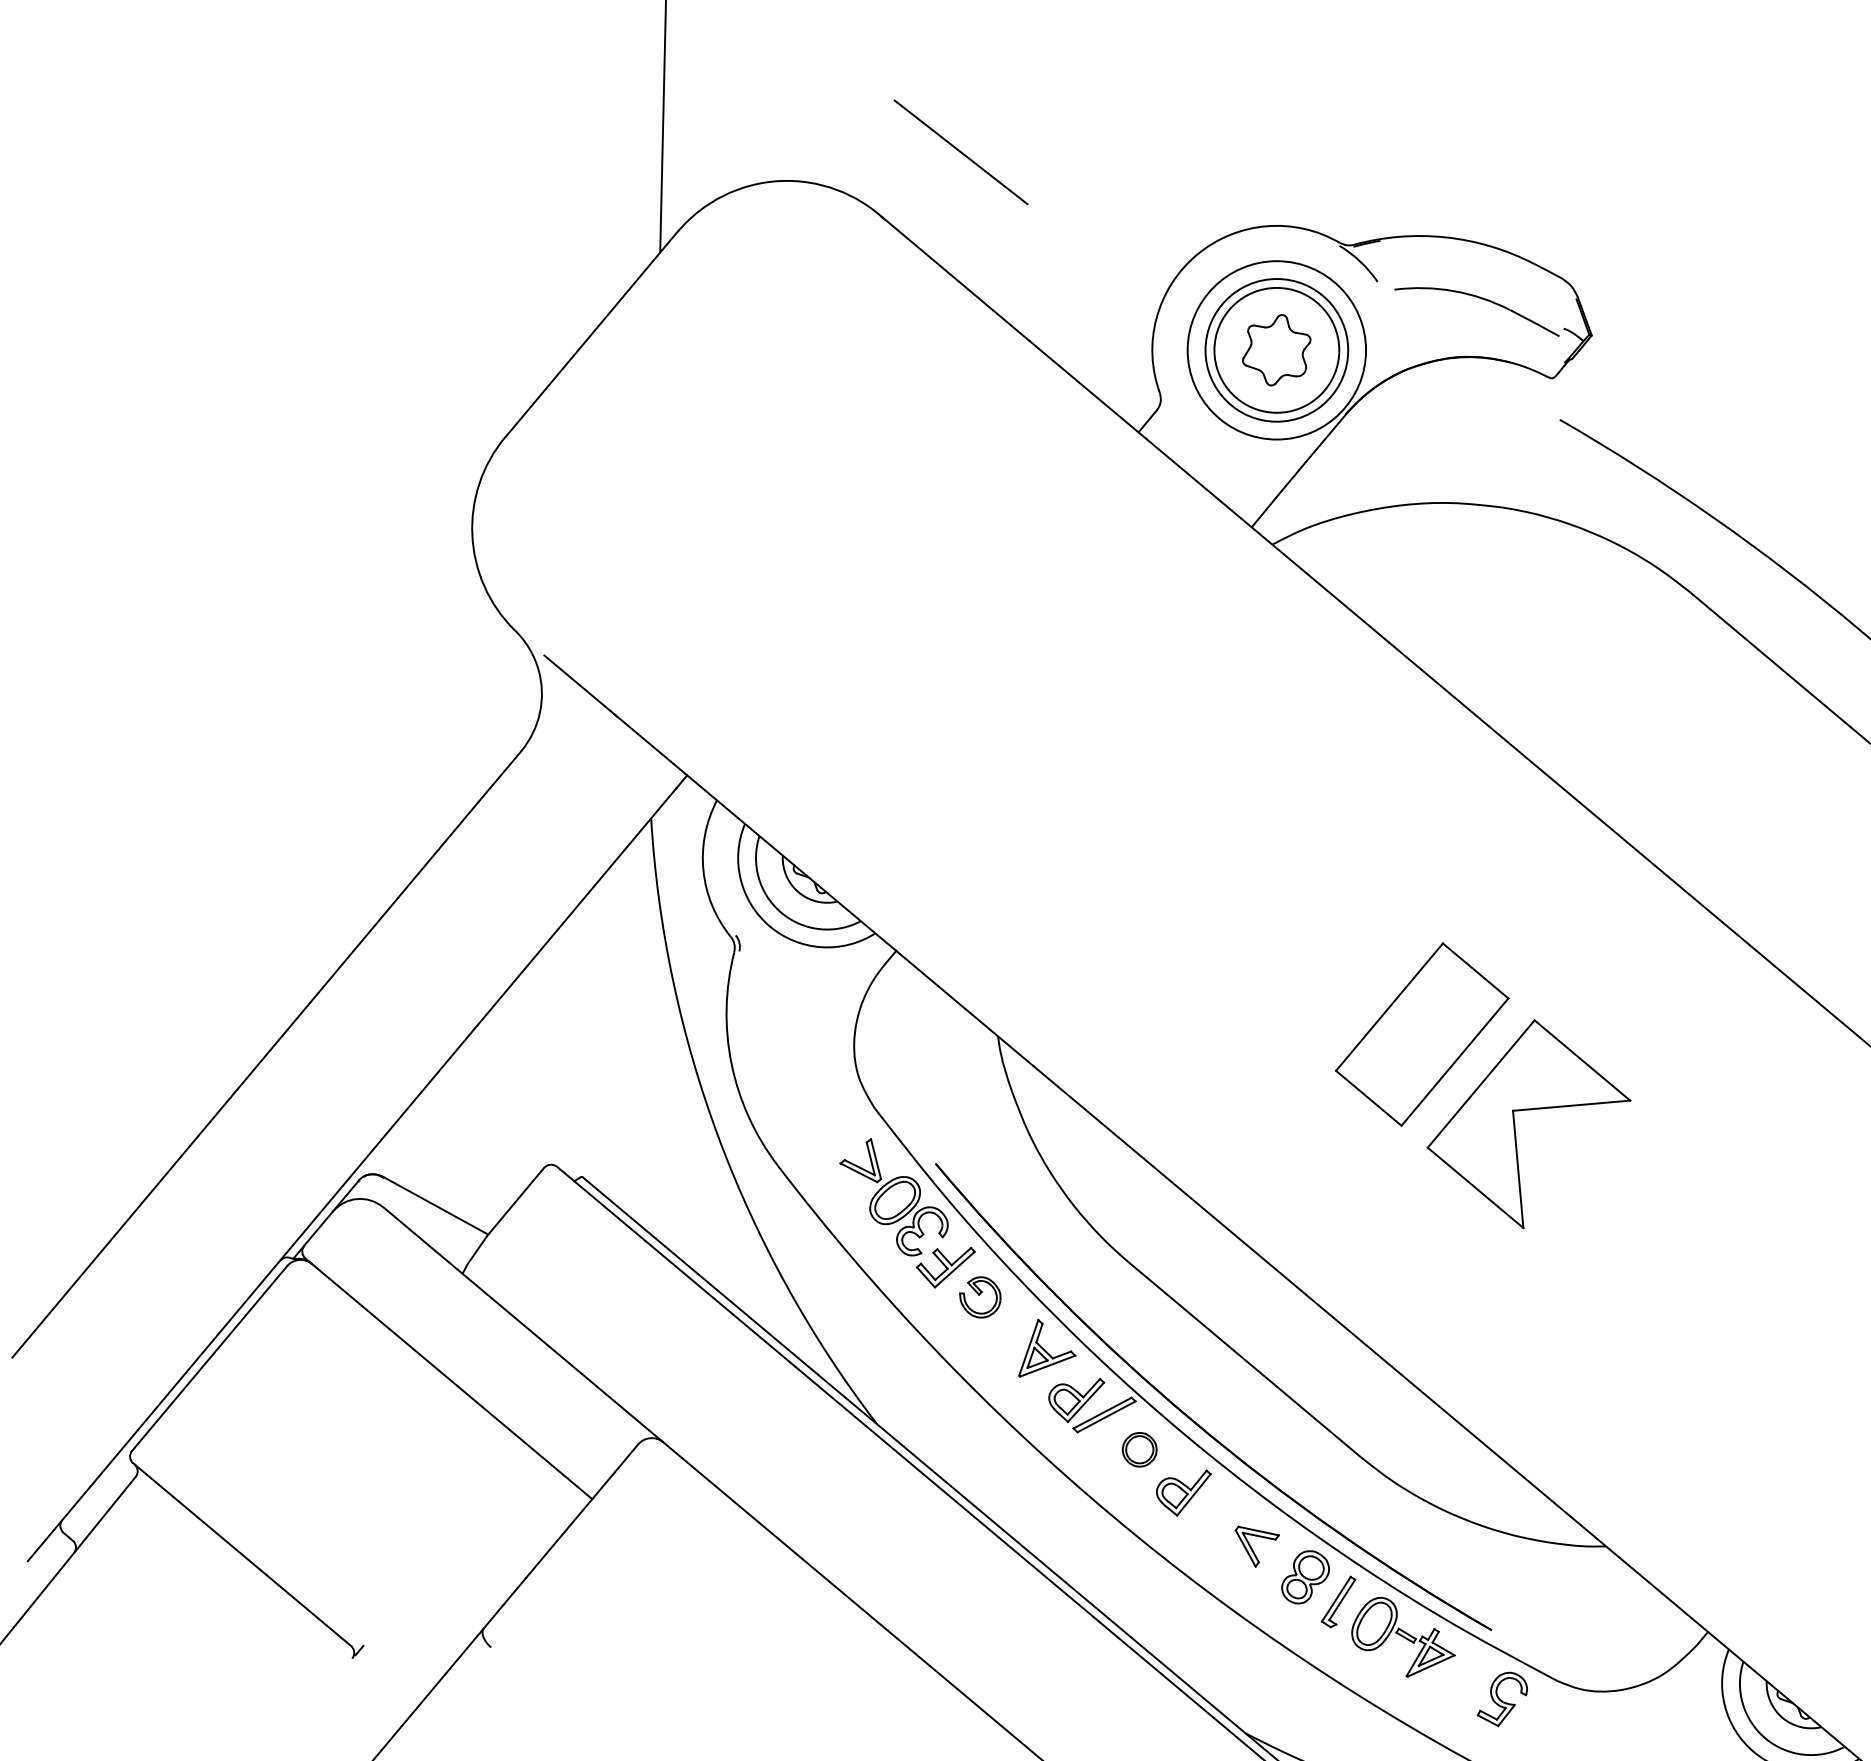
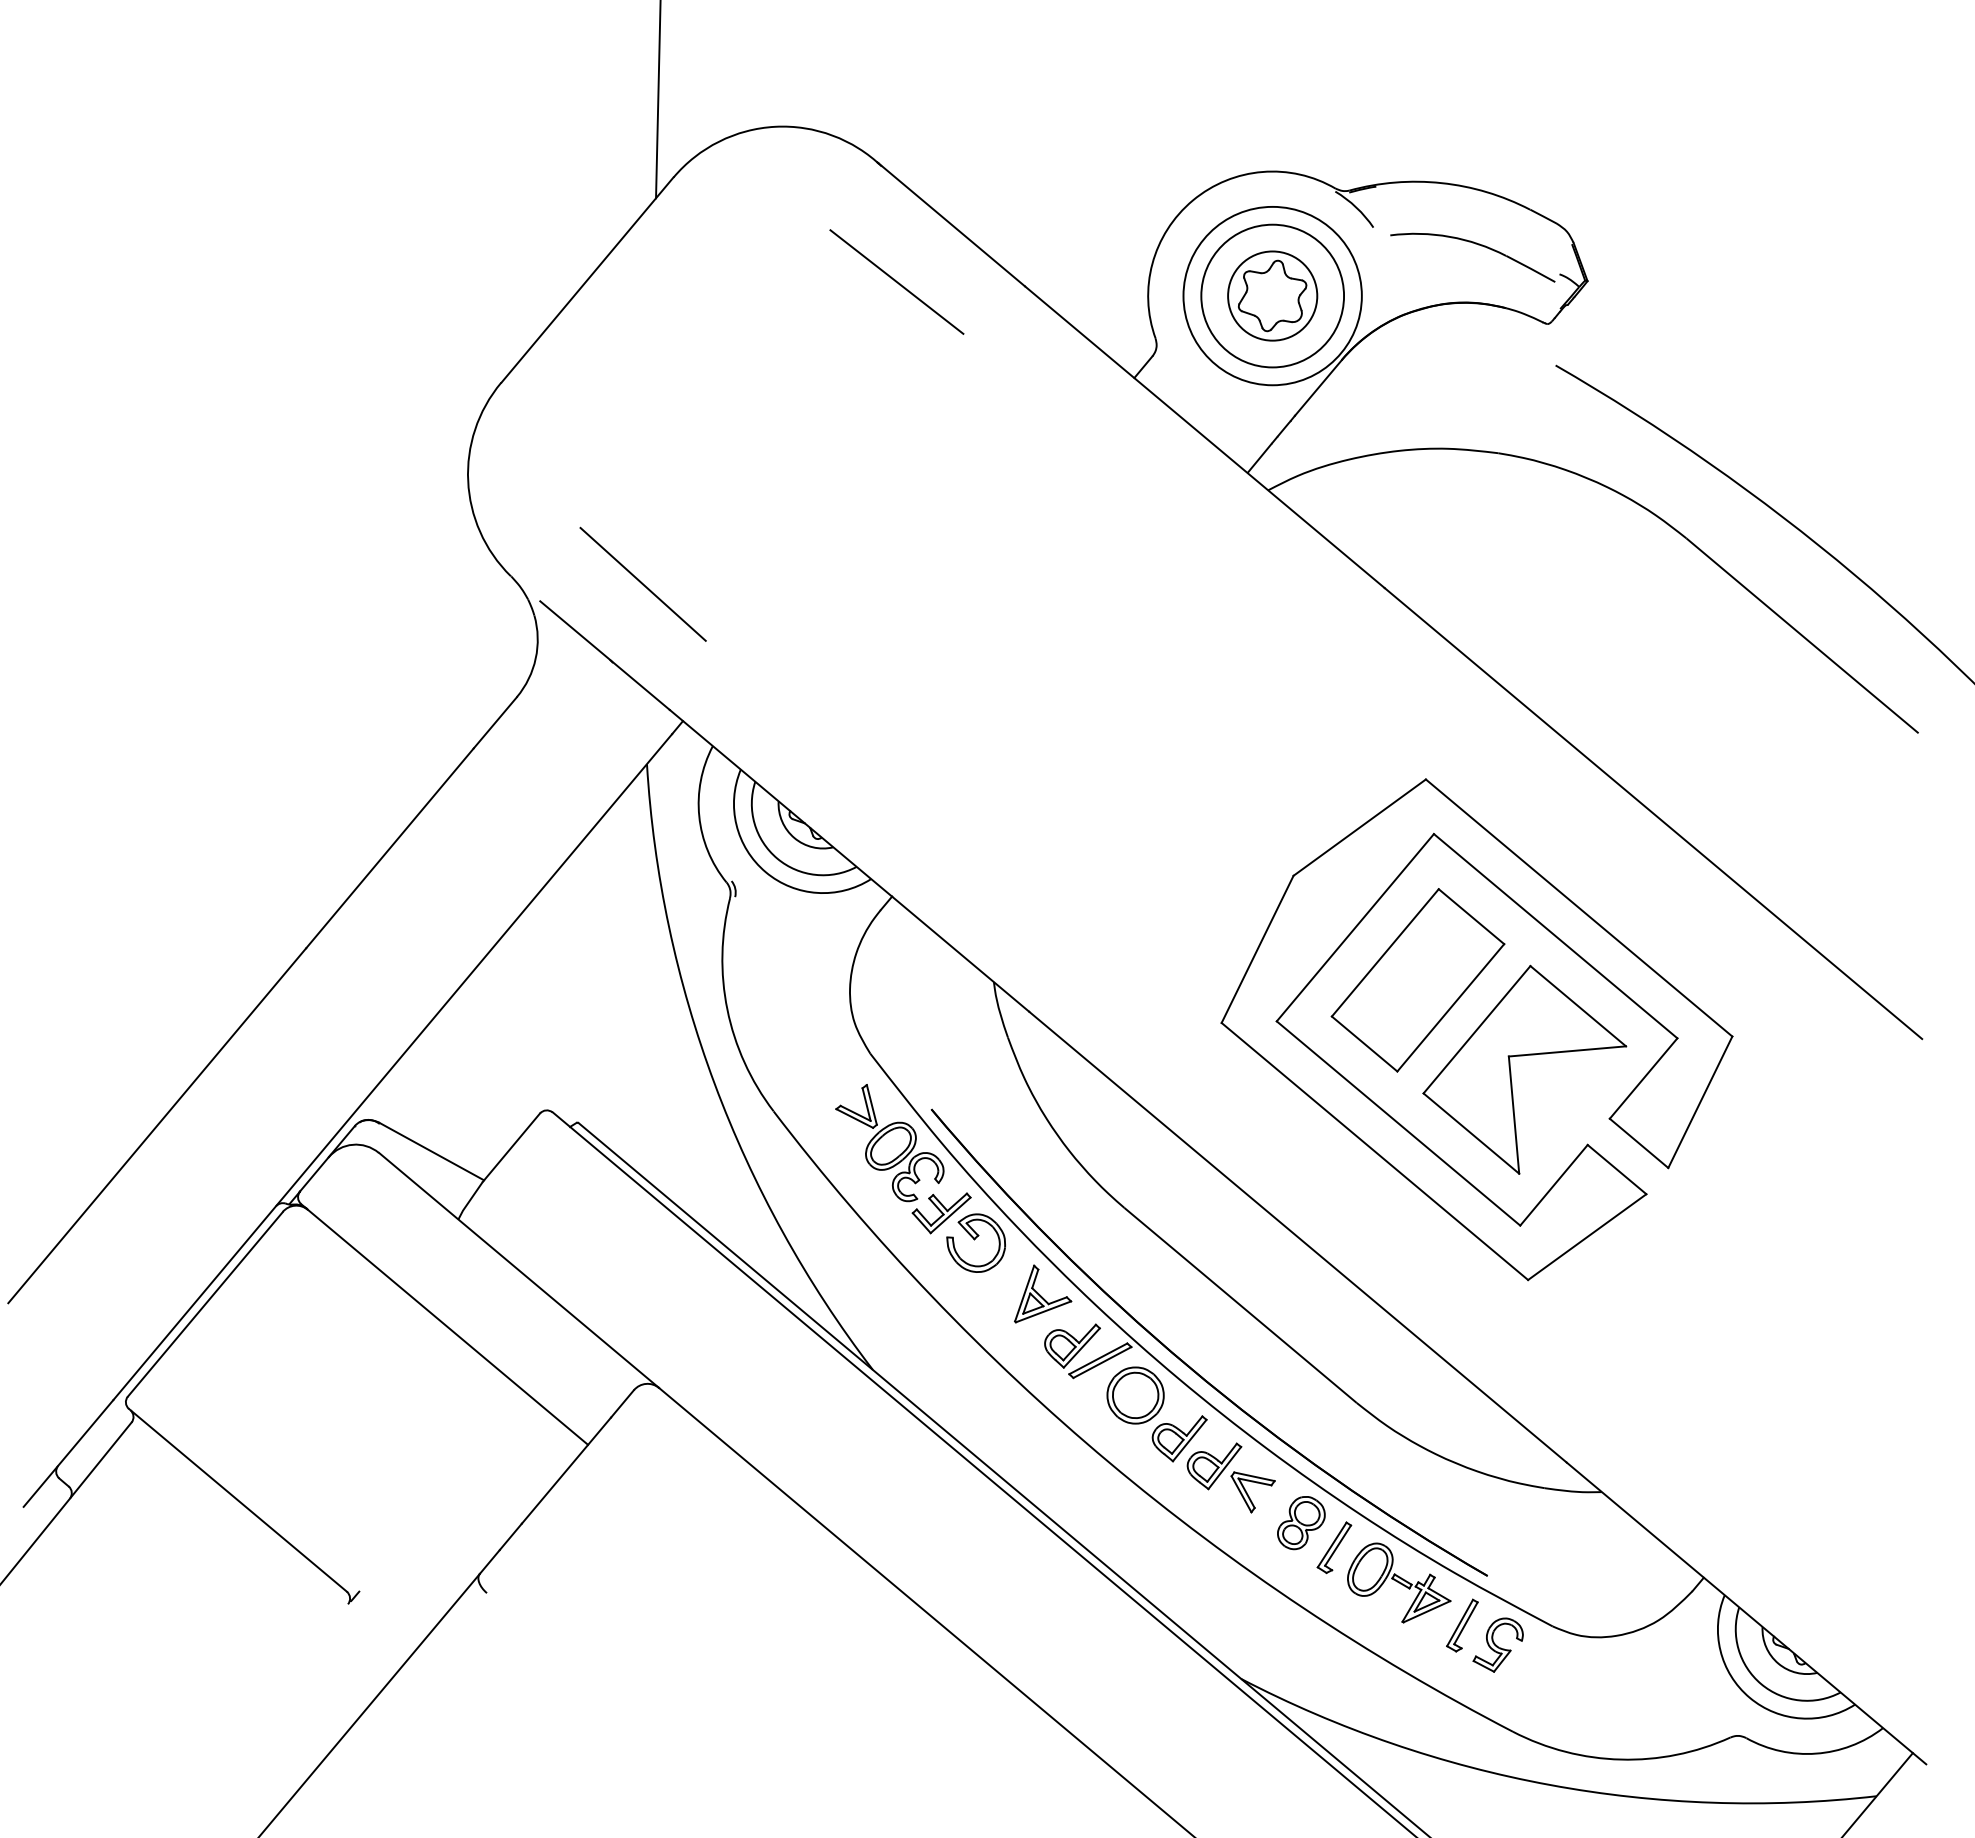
line: (960, 151) -> (896, 281), moved
circle: (1276, 349) -> (1272, 295), size x0.71
line: (646, 637) -> (642, 583), added
part: (1404, 1177) -> (1400, 1123), added
part: (979, 1296) -> (975, 1242), size x1.43
part: (1139, 1449) -> (1135, 1395), size x1.67
part: (1218, 1520) -> (1214, 1466), added
part: (1466, 1679) -> (1462, 1625), added

